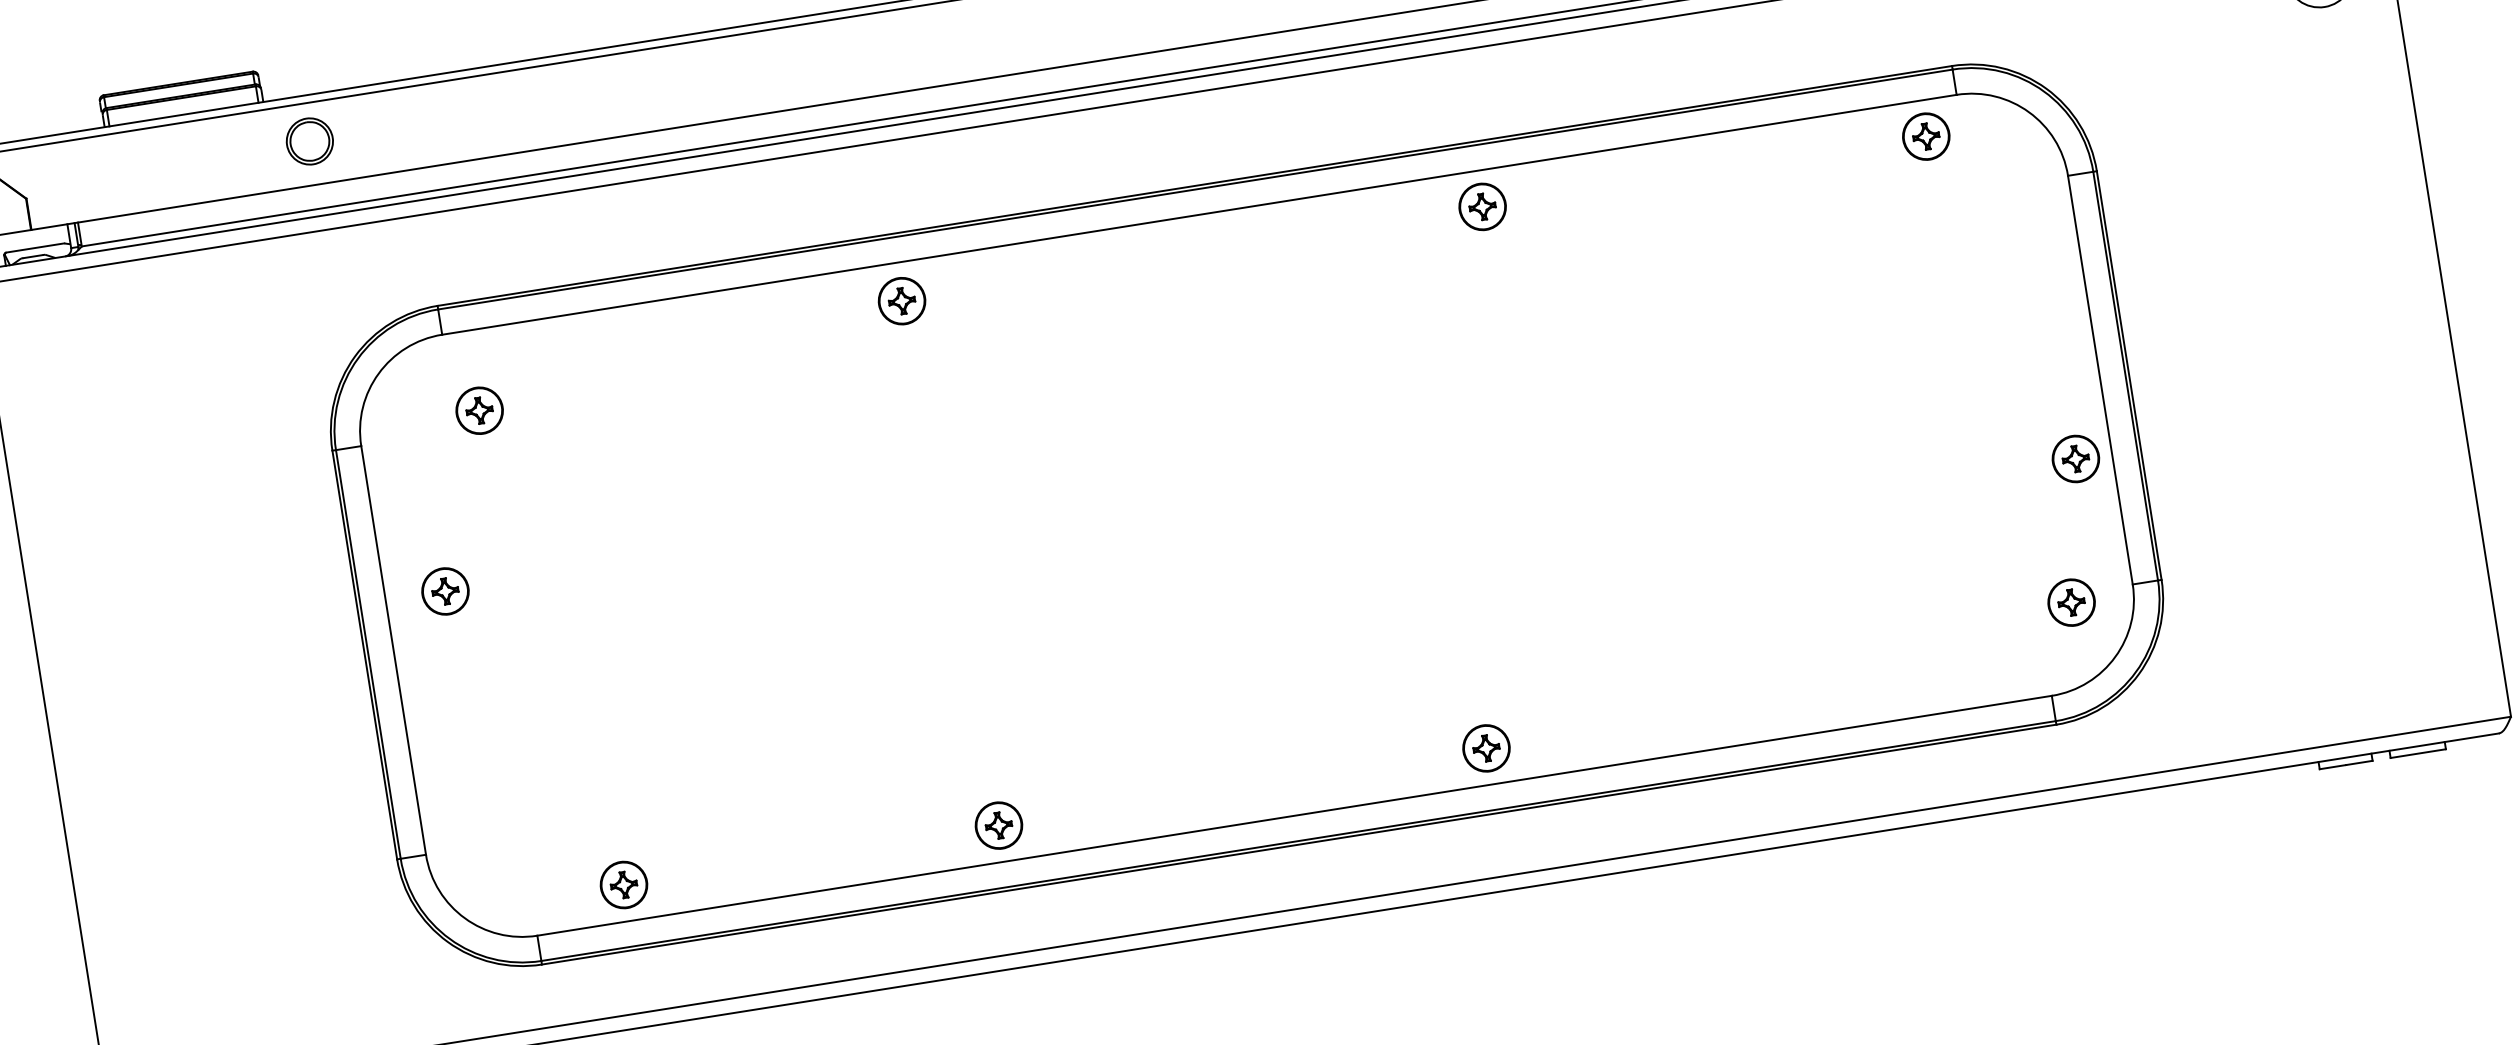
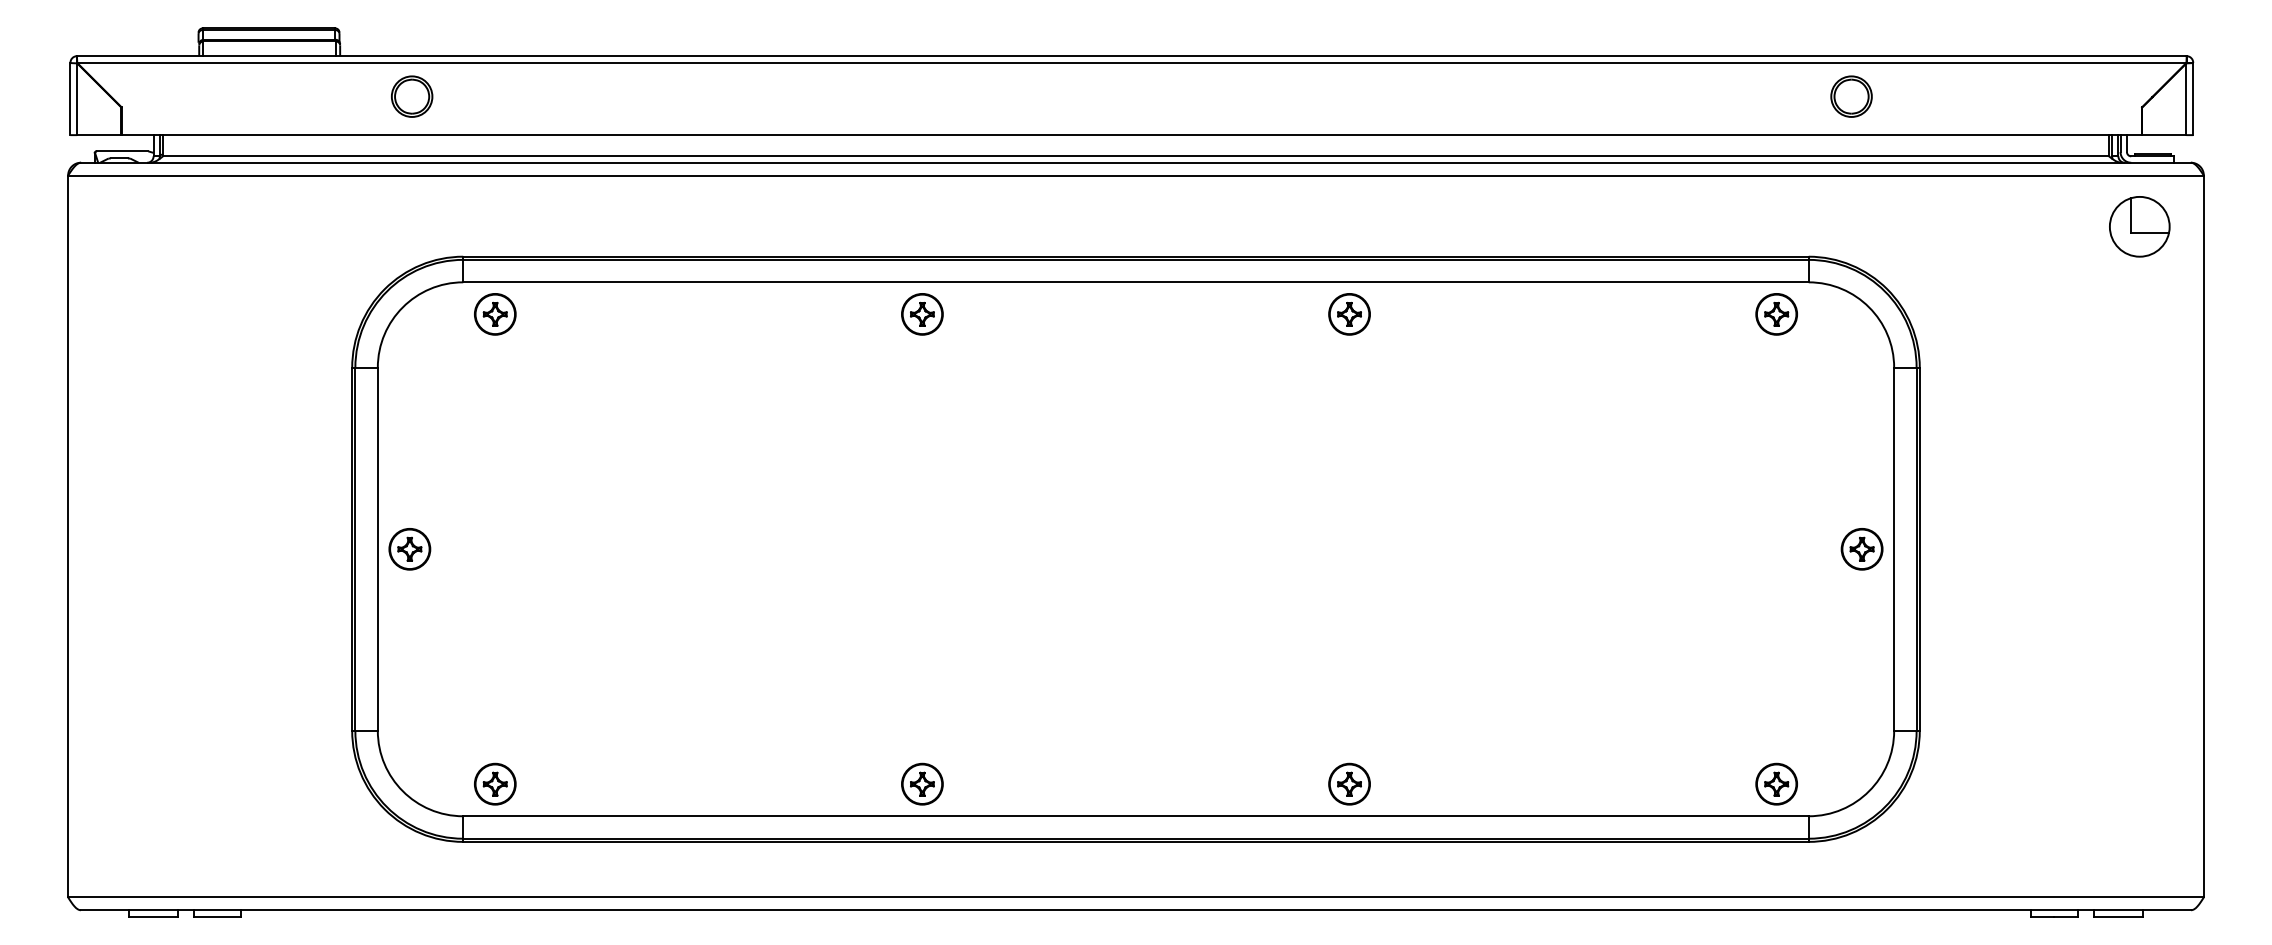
part: (310, 141) -> (412, 96), moved
part: (1482, 207) -> (1349, 314), moved
part: (902, 301) -> (922, 314), moved
part: (479, 410) -> (495, 314), moved
part: (2075, 459) -> (1861, 549), moved
part: (445, 591) -> (409, 549), moved
part: (2071, 601) -> (1776, 783), moved
part: (1486, 747) -> (1349, 783), moved
part: (998, 824) -> (922, 783), moved
part: (624, 884) -> (495, 783), moved

